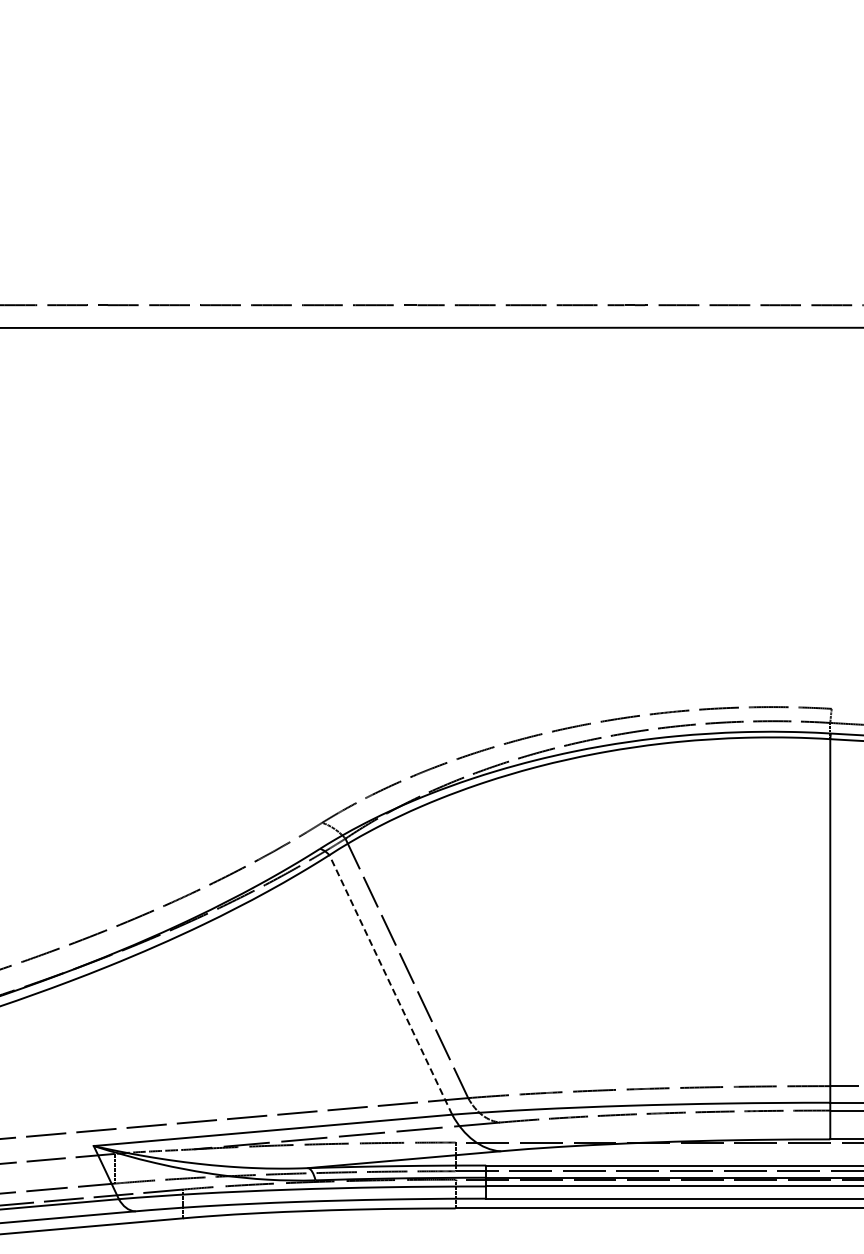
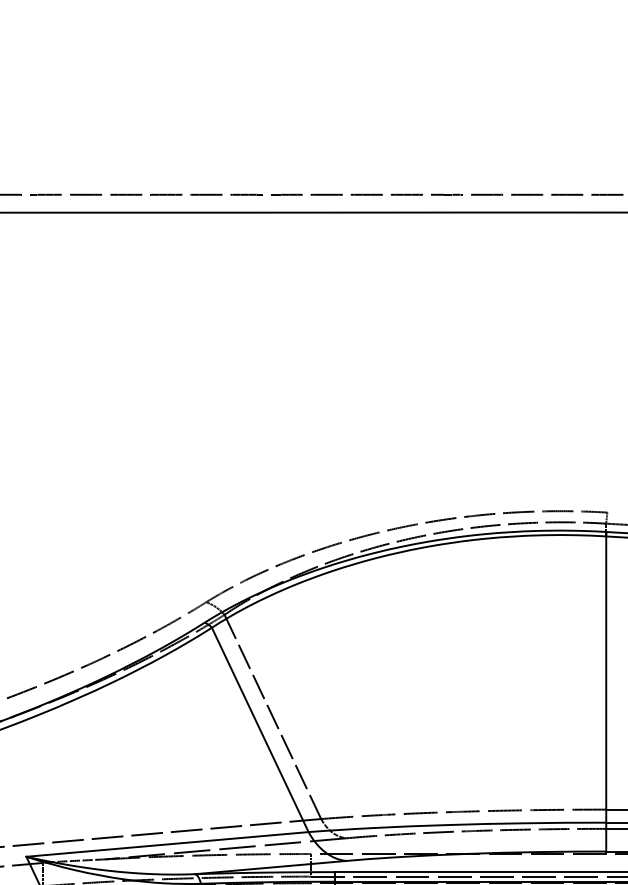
line: (390, 984) -> (259, 729), dashed -> solid

